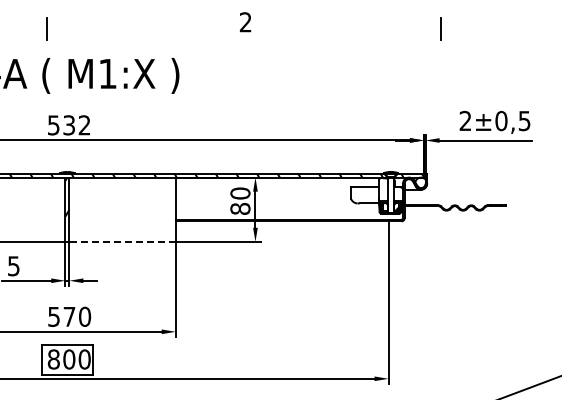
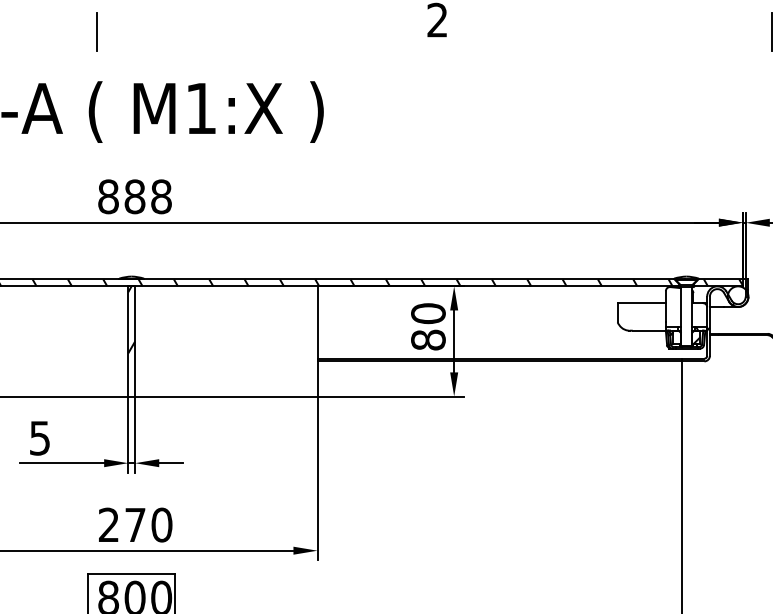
text: (68, 125) -> (133, 197), 532 -> 888
line: (122, 241) -> (226, 395), dashed -> solid
text: (53, 316) -> (107, 524), 570 -> 270

